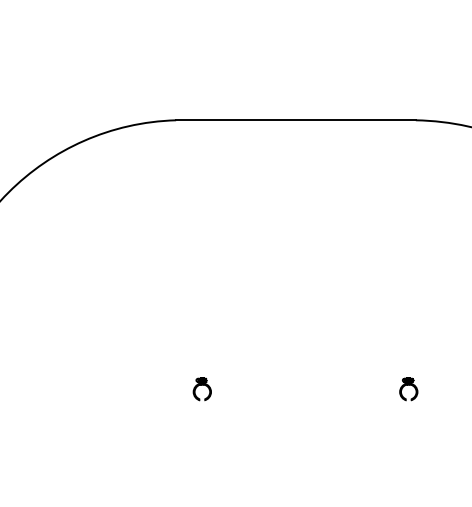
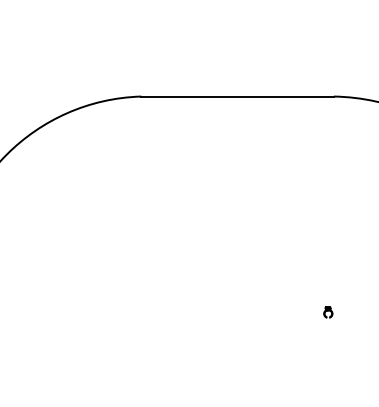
part: (202, 389) -> (162, 312), removed
part: (409, 389) -> (328, 312), size x0.6

